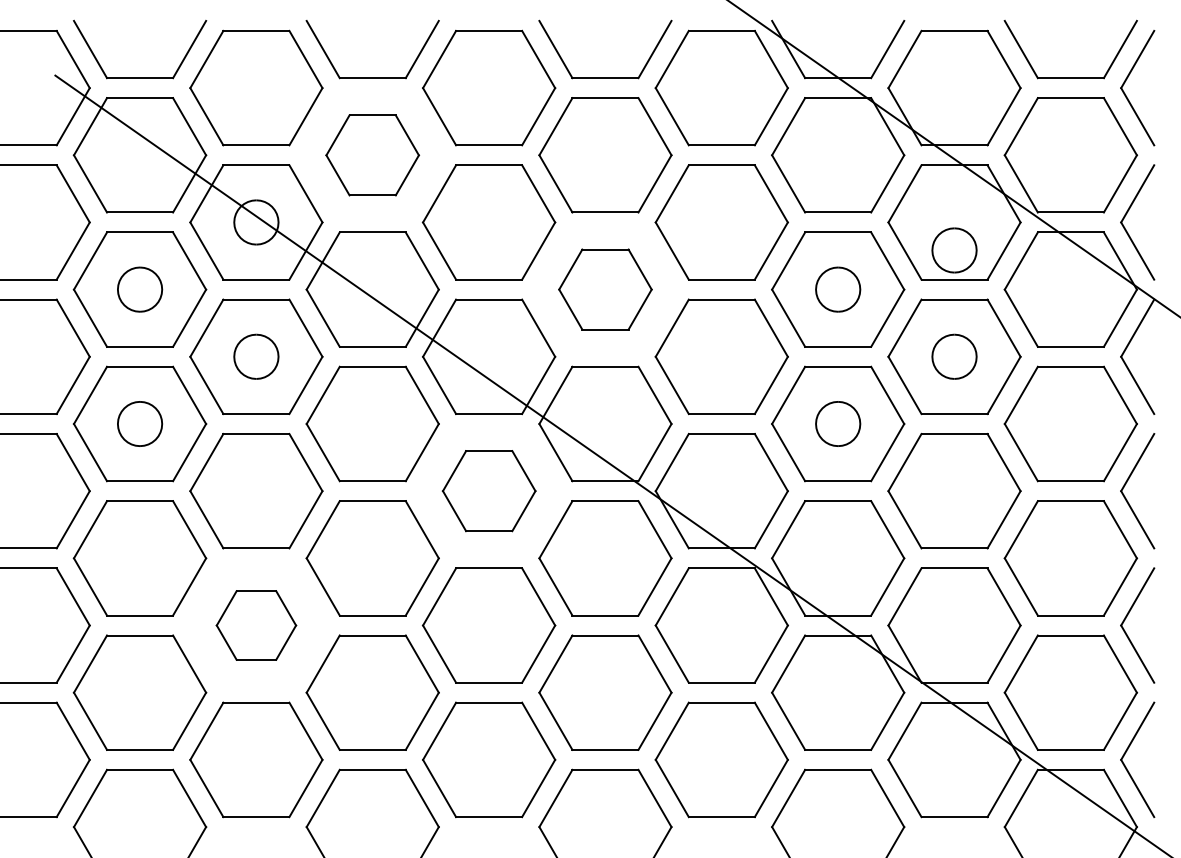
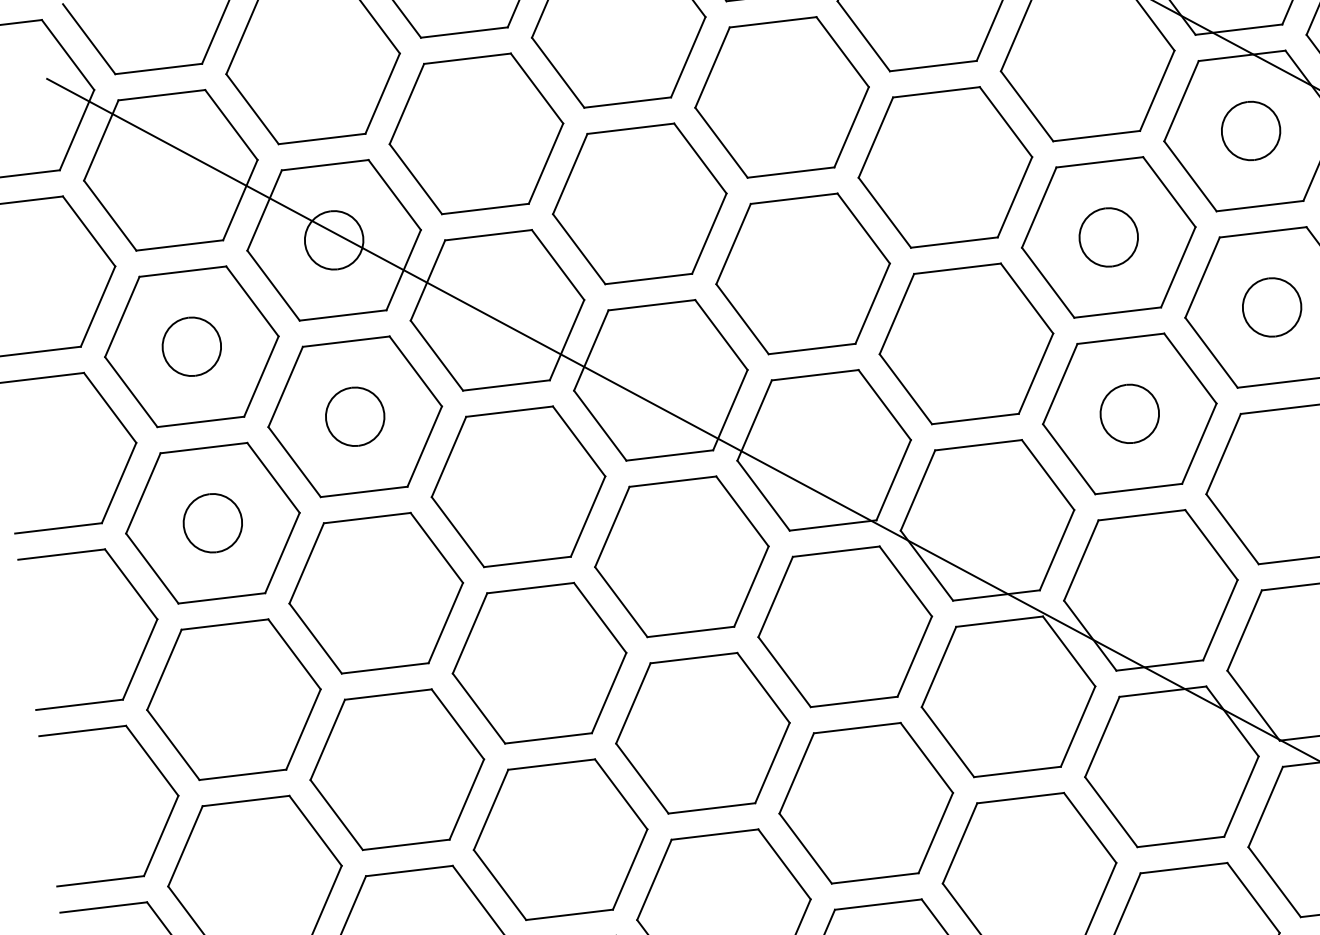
part: (372, 155) -> (476, 134), size x1.43
part: (954, 250) -> (1251, 131), moved
part: (605, 289) -> (803, 273), size x1.43
part: (489, 490) -> (682, 555), size x1.43
part: (256, 625) -> (397, 769), size x1.67

